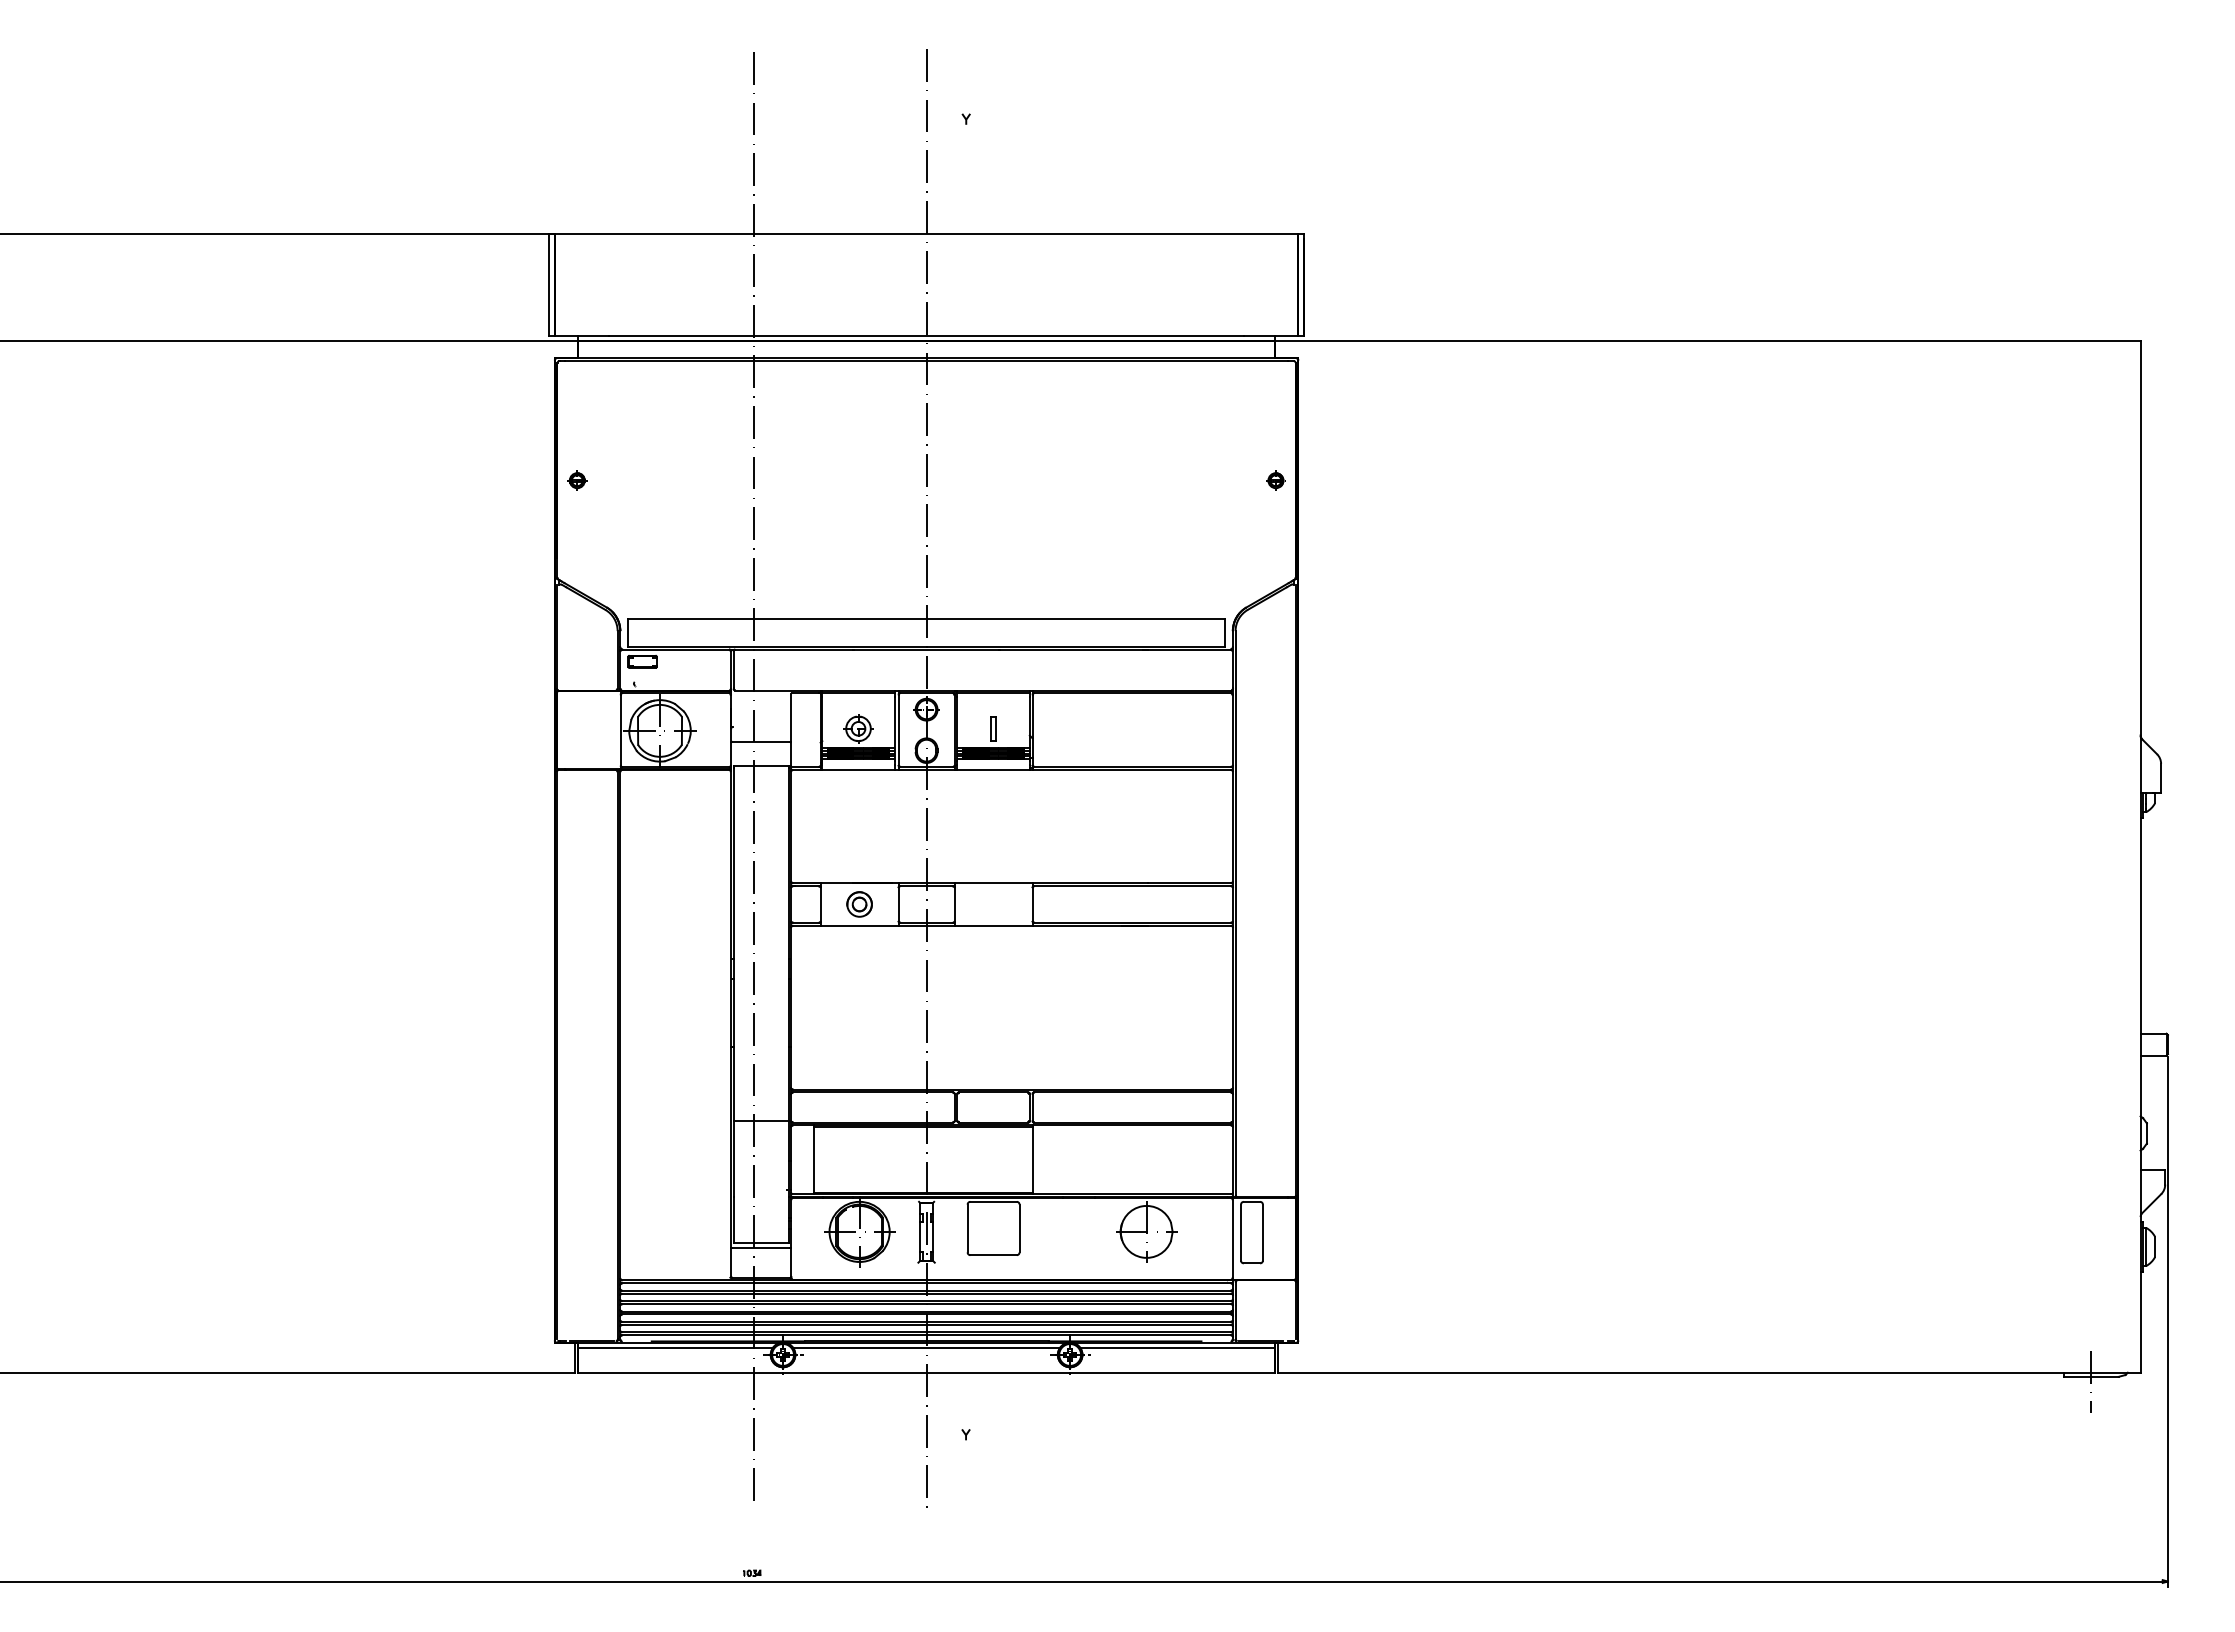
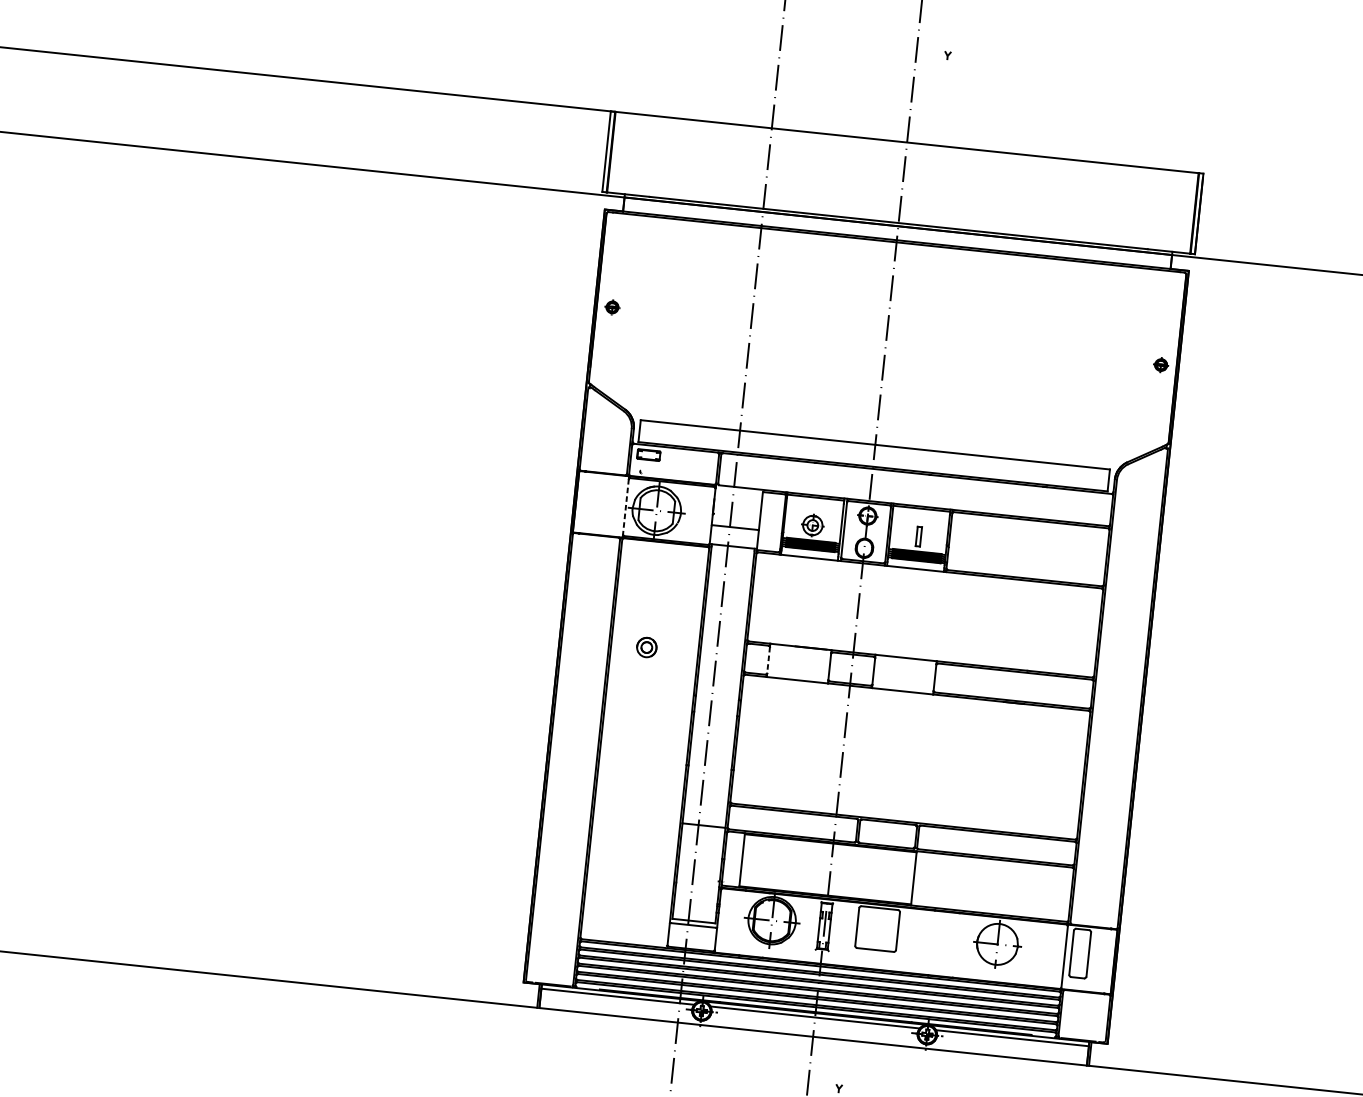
line: (620, 730) -> (625, 507), solid -> dashed
line: (820, 904) -> (768, 660), solid -> dashed
part: (859, 904) -> (646, 647), moved

